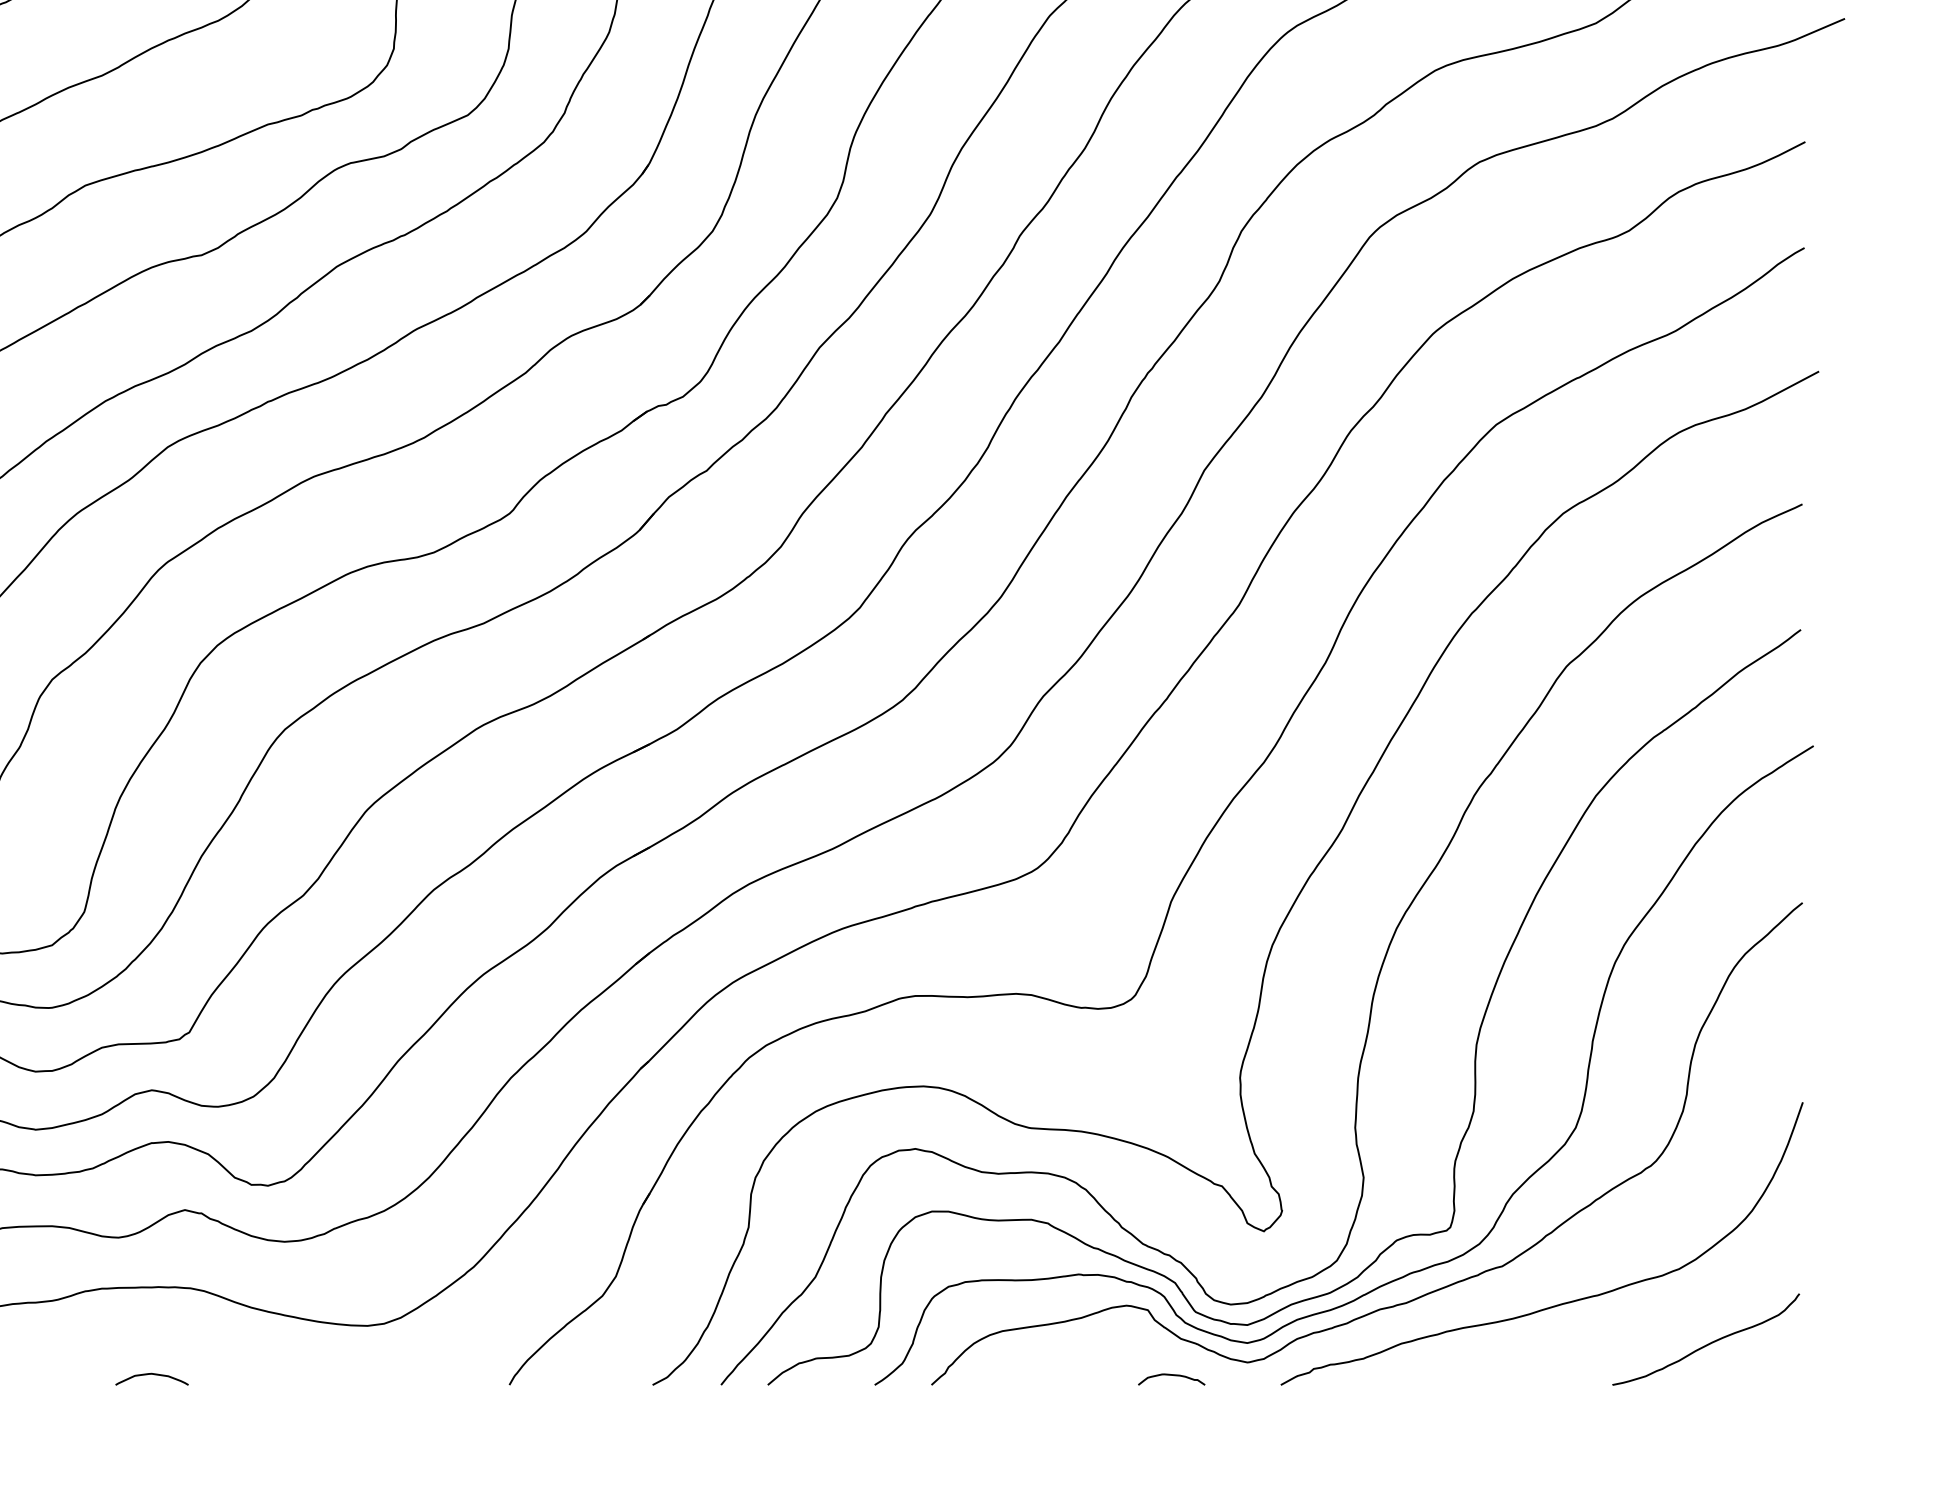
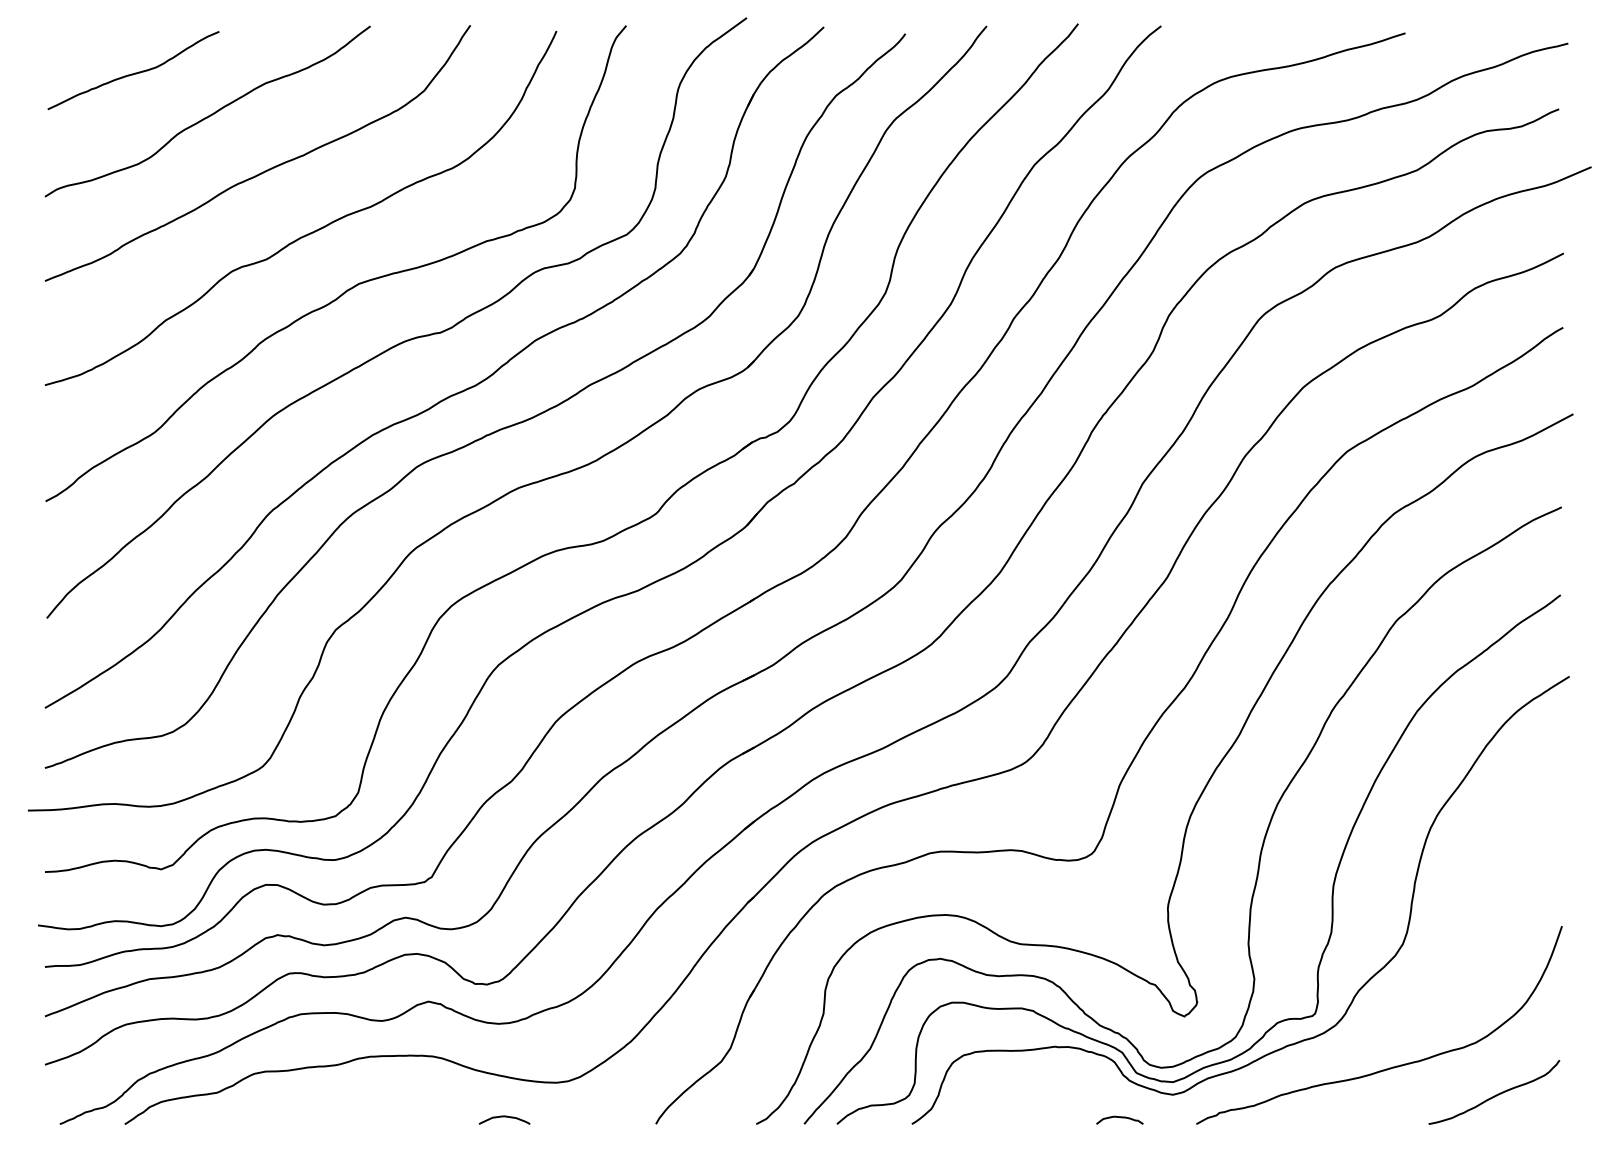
curve: (1429, 1291) -> (1300, 1058), removed
curve: (151, 1375) -> (504, 1117), moved

